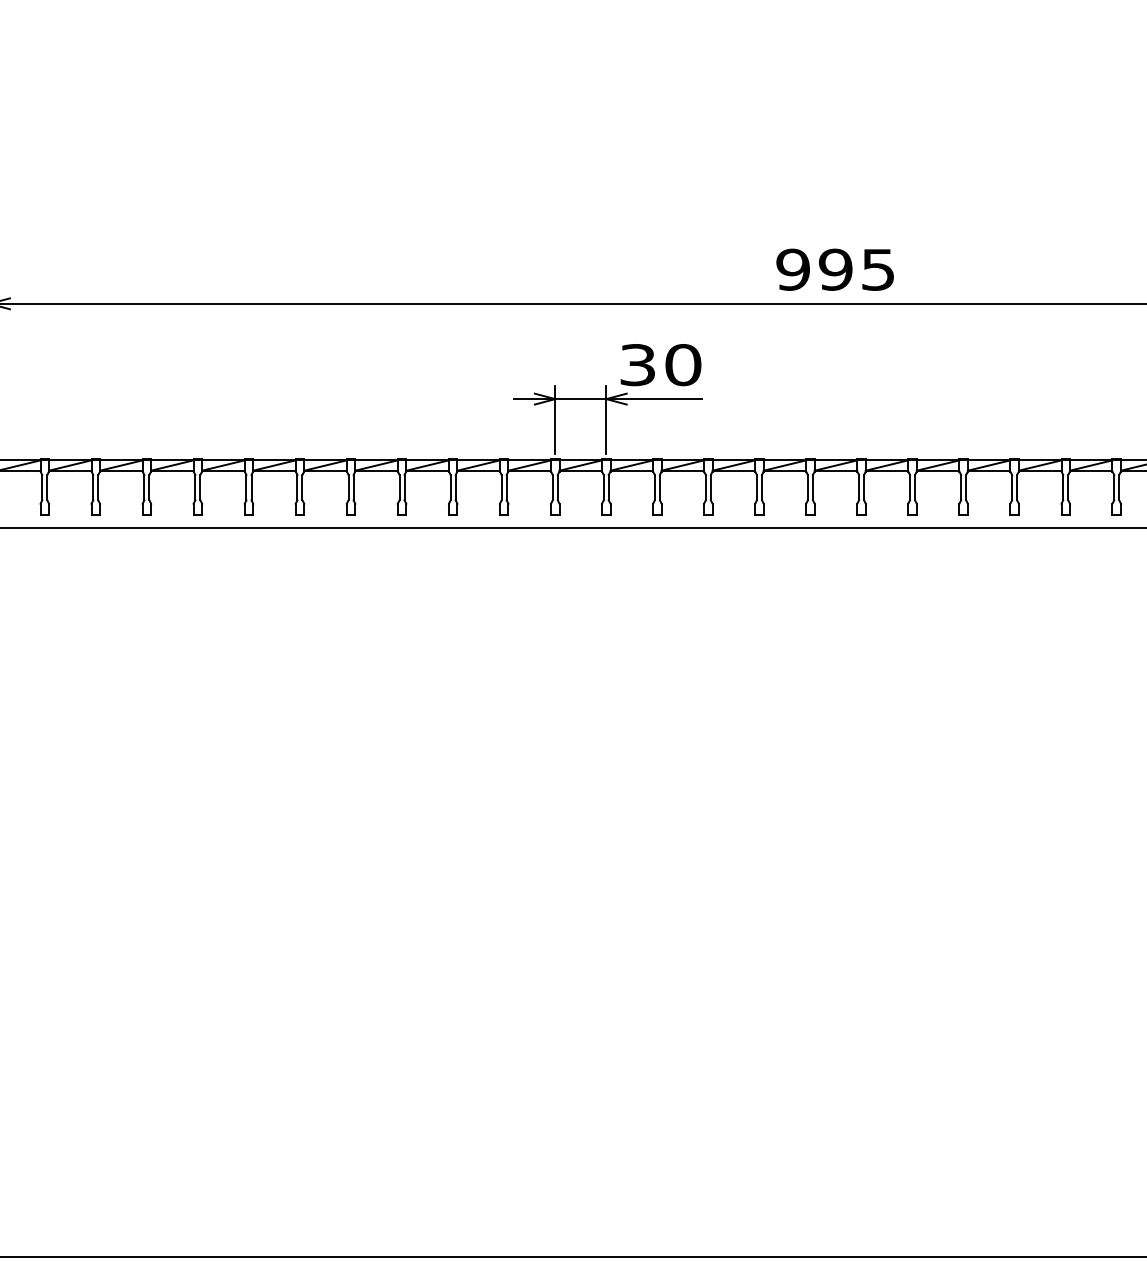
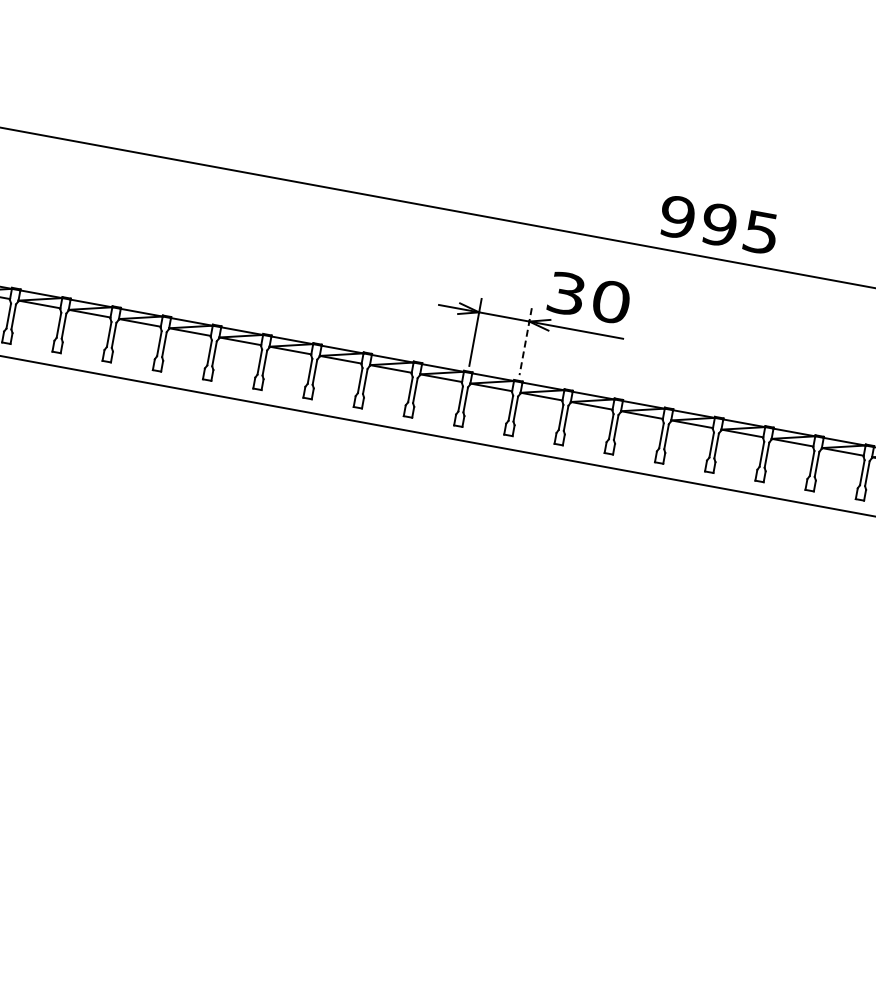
text: (834, 269) -> (718, 224), moved
line: (606, 420) -> (525, 342), solid -> dashed

